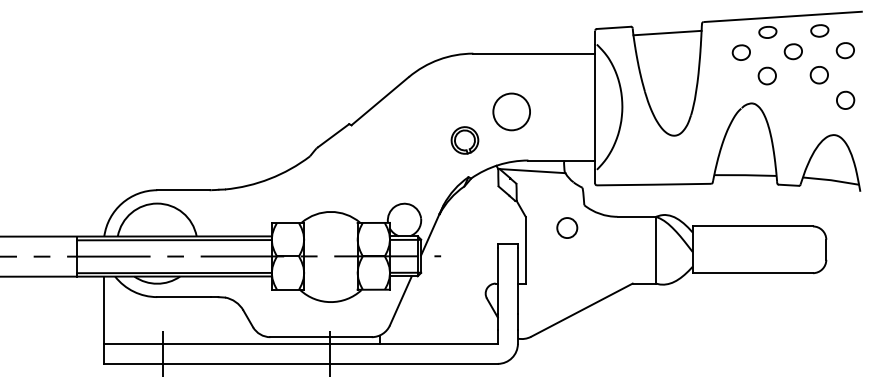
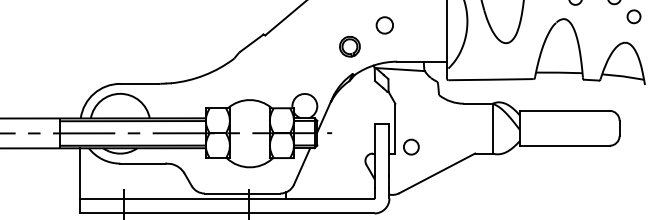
circle: (511, 111) -> (384, 25), size x0.6
circle: (567, 227) -> (411, 146), moved

